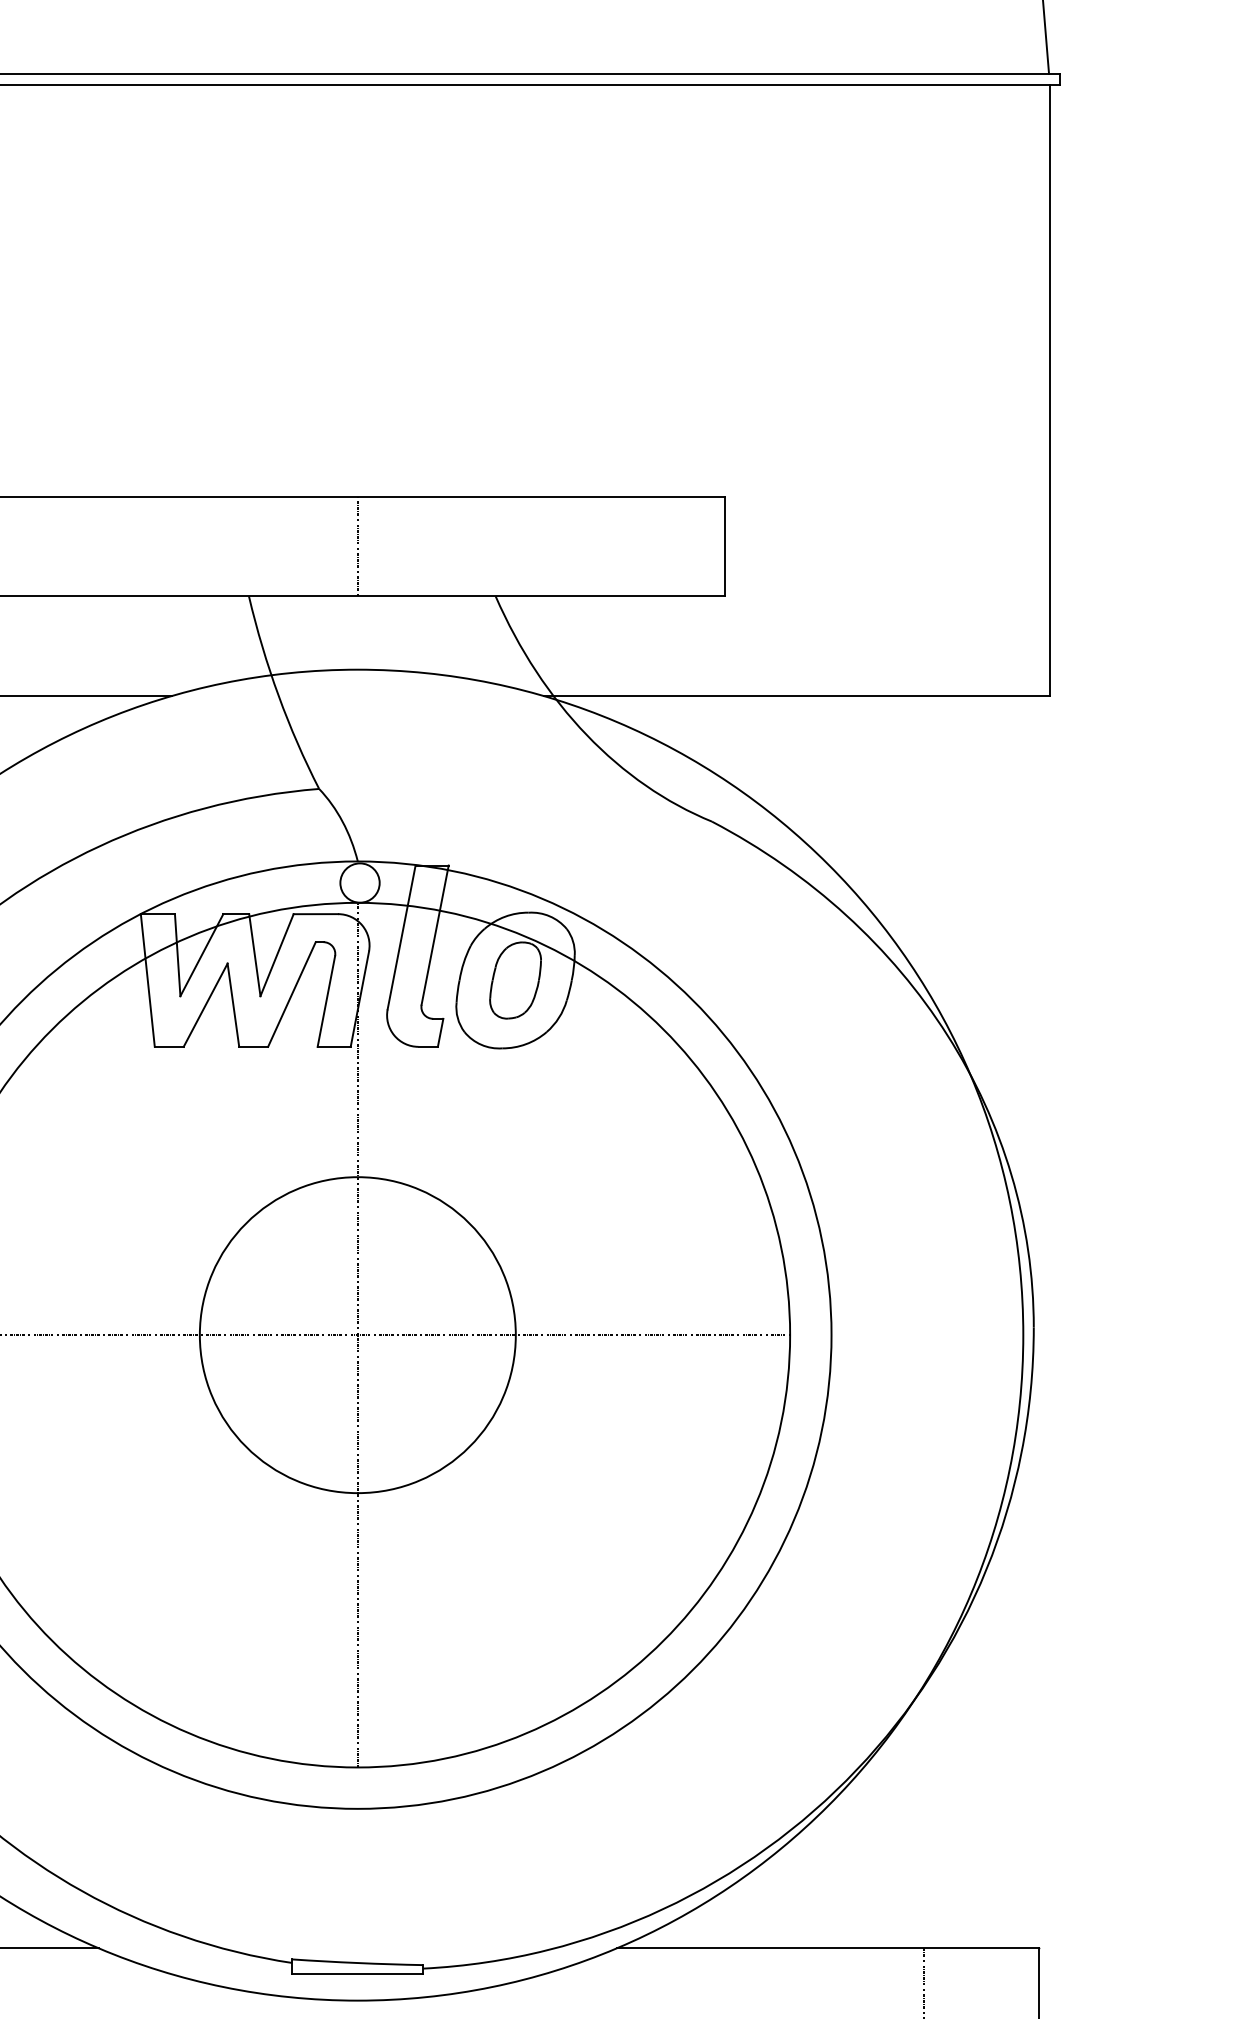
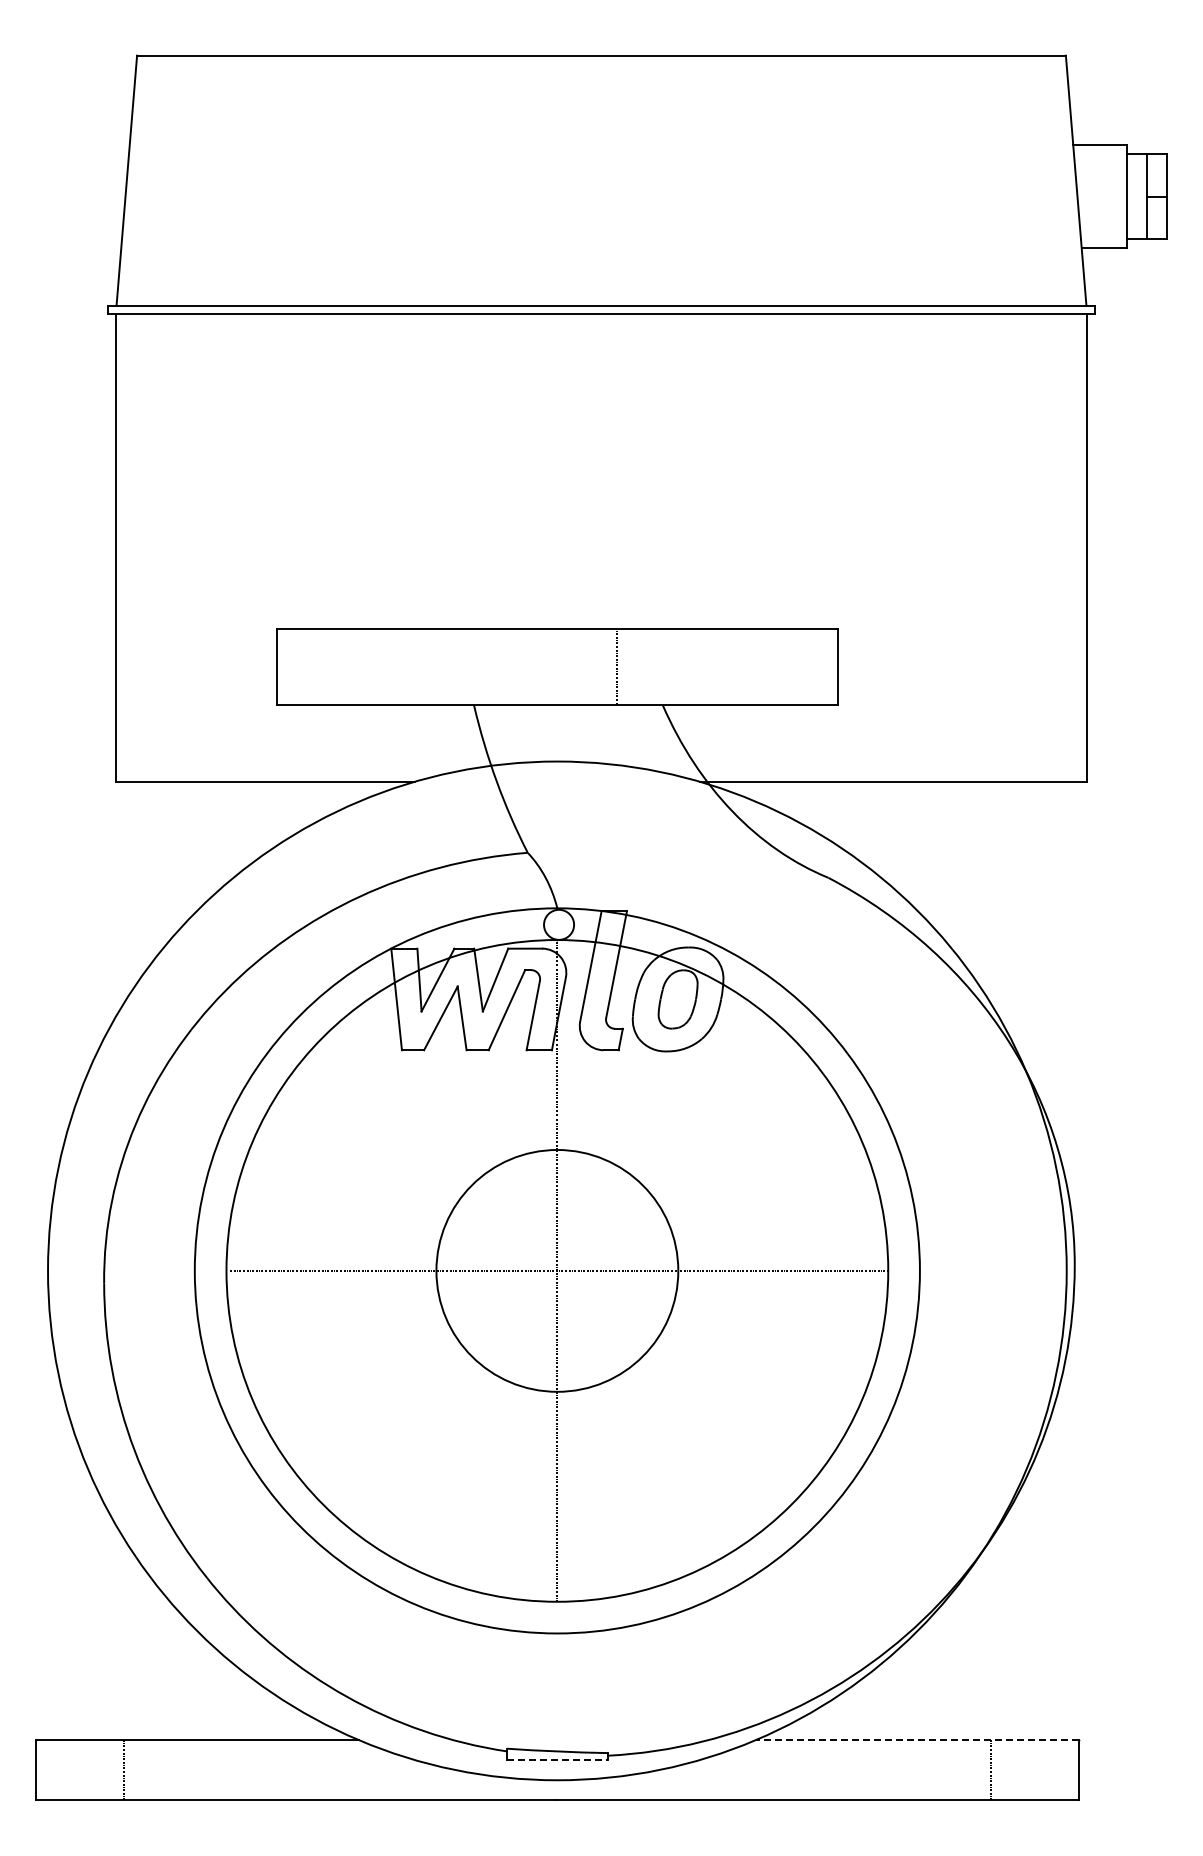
line: (358, 546) -> (617, 667), moved
line: (828, 1948) -> (917, 1740), solid -> dashed
line: (358, 1974) -> (557, 1760), solid -> dashed

